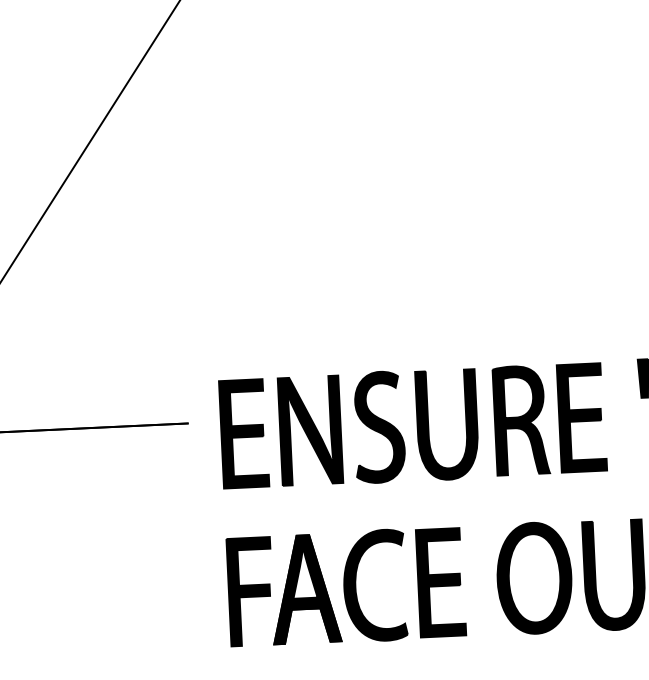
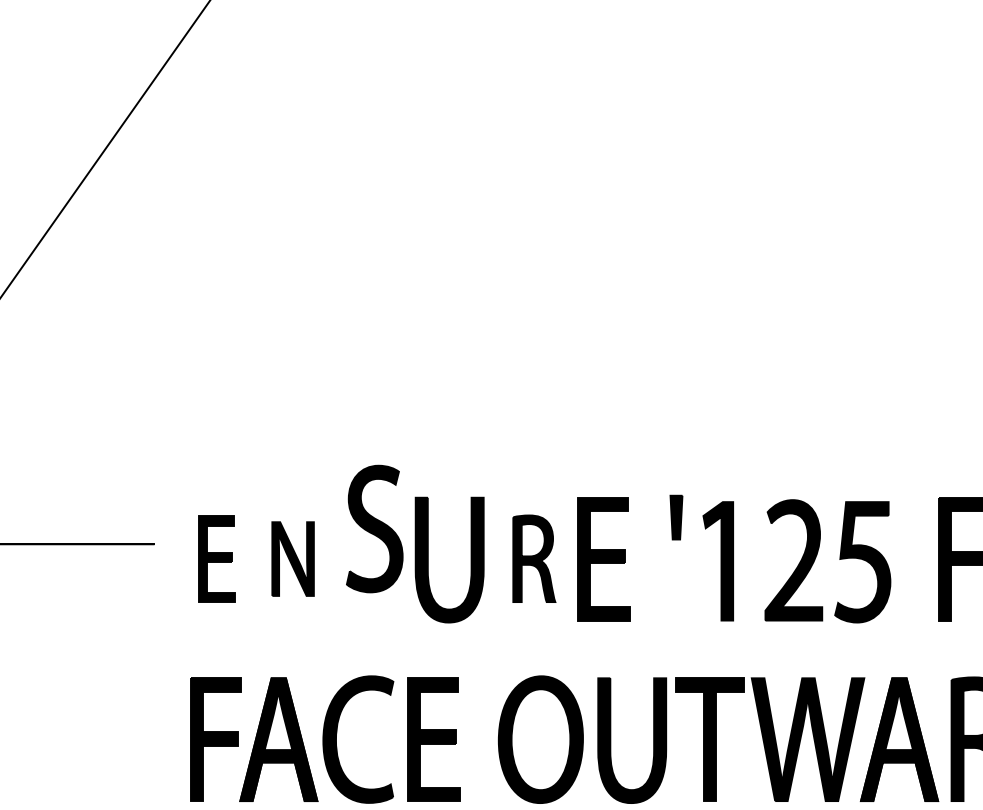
part: (521, 420) -> (534, 558), size x0.7
part: (378, 426) -> (374, 528), moved
part: (309, 430) -> (292, 558), size x0.6
part: (243, 434) -> (216, 559), size x0.7

